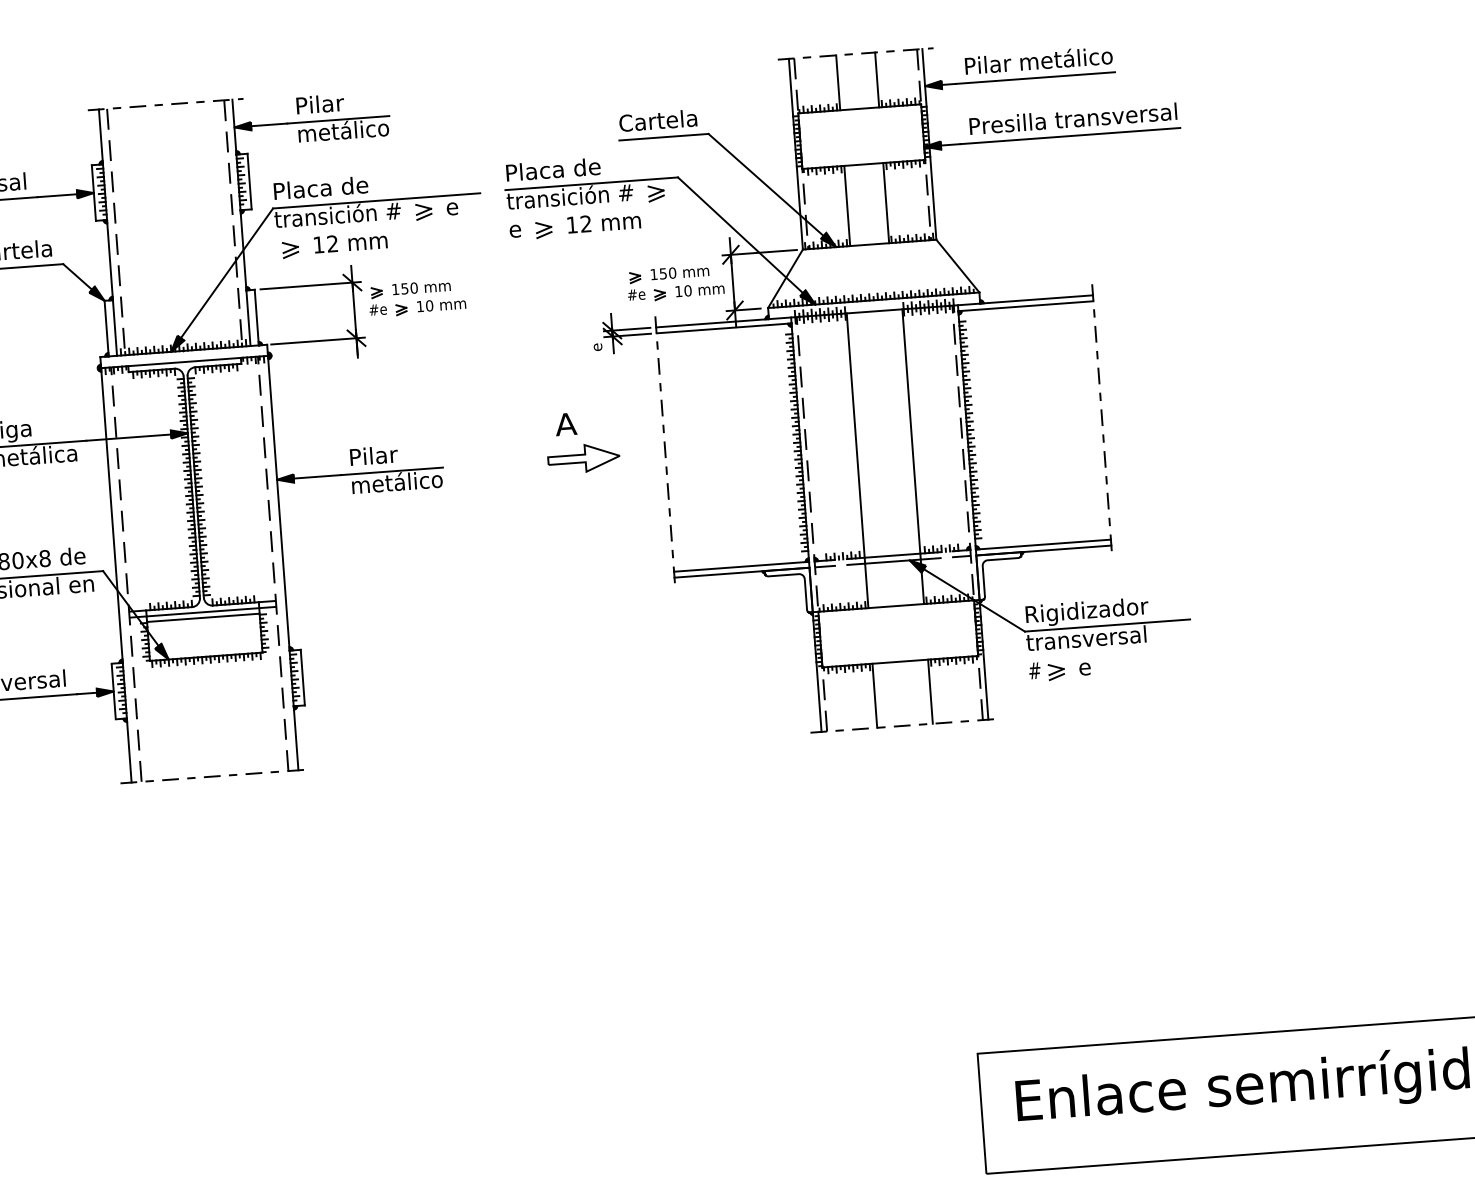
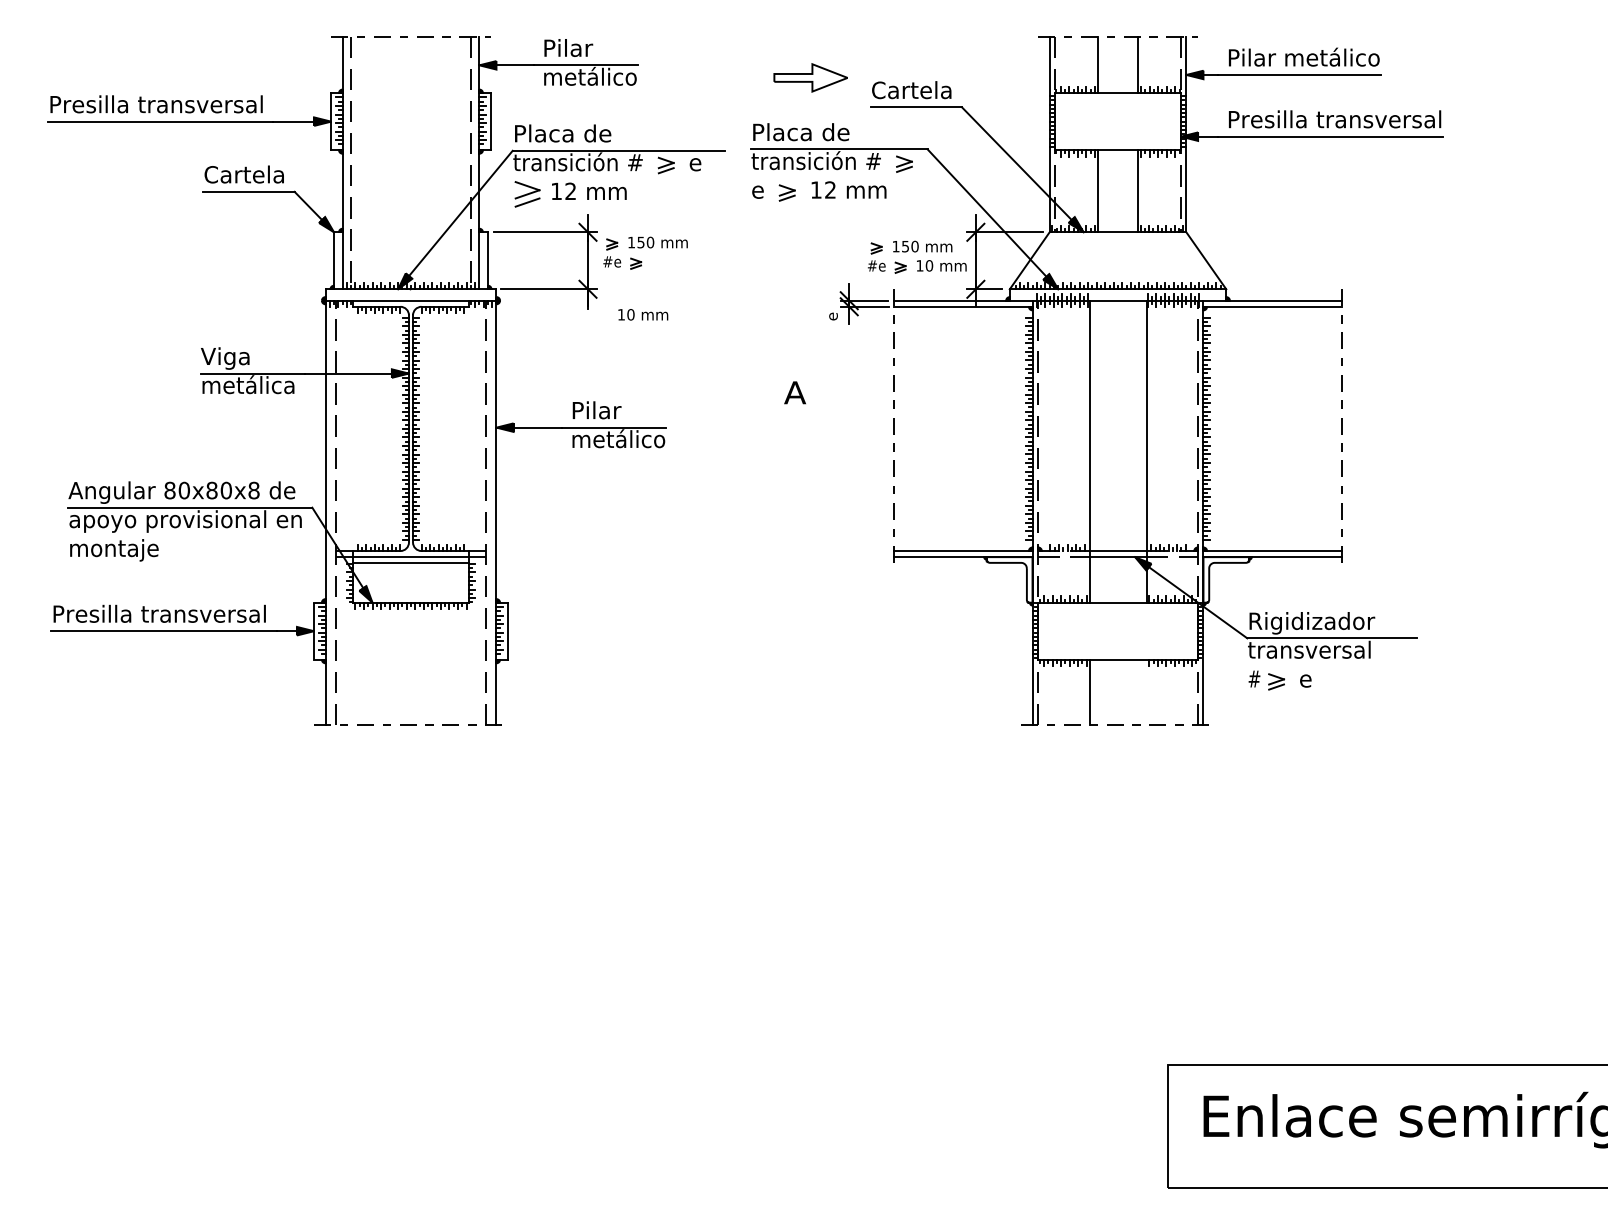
part: (290, 250) -> (527, 194), size x1.6
text: (441, 304) -> (643, 314), moved
part: (583, 458) -> (810, 77), moved
line: (930, 691) -> (1146, 692), removed

